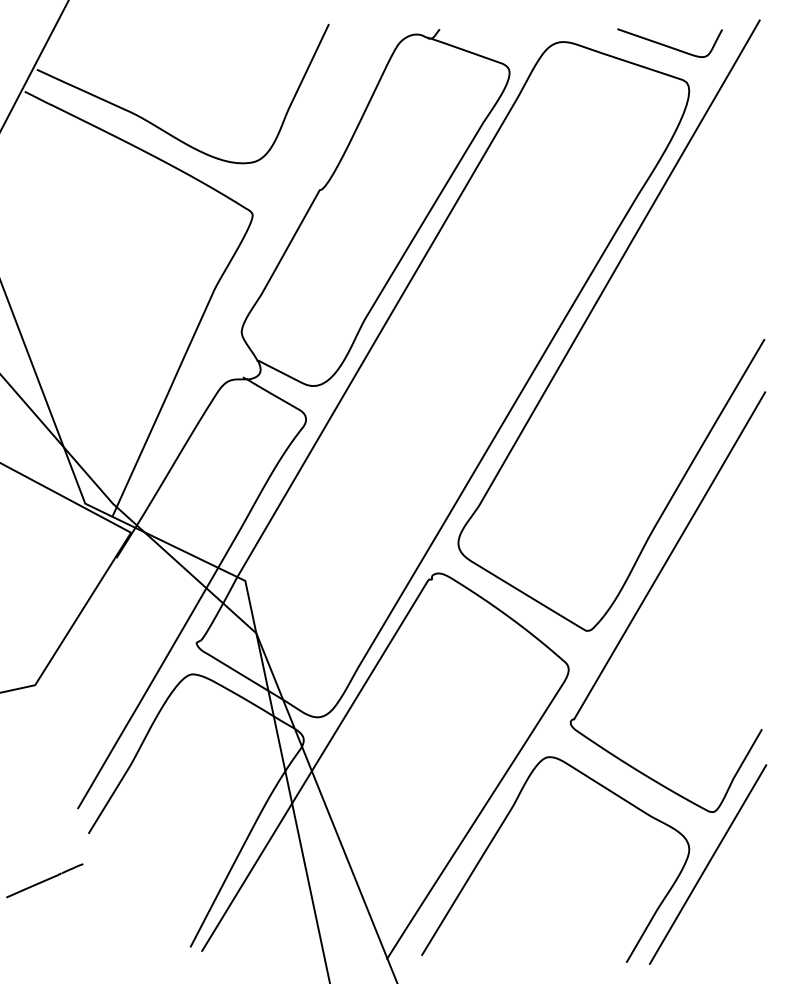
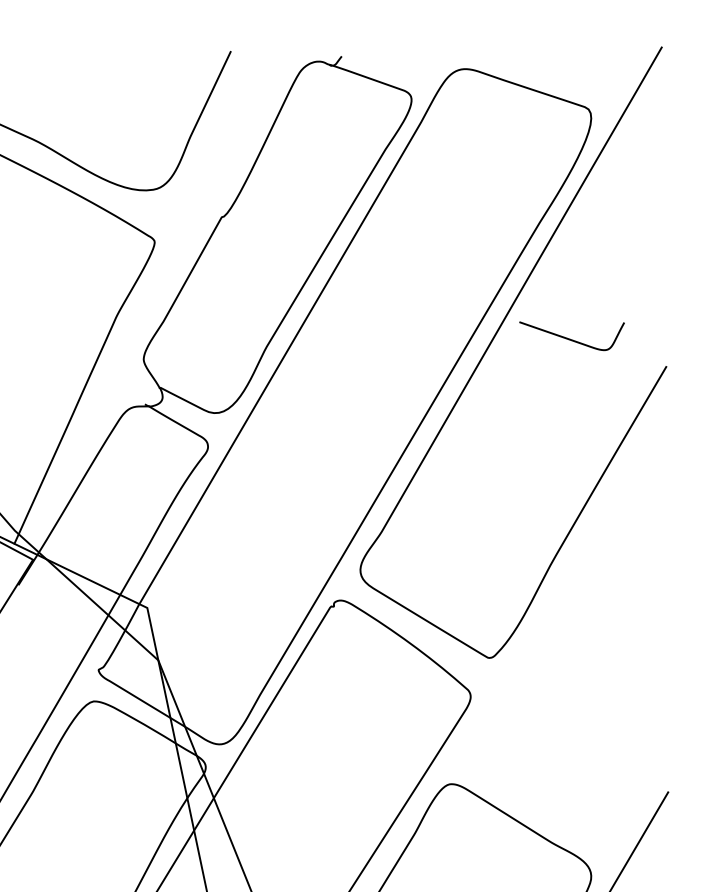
curve: (668, 45) -> (570, 338), moved
curve: (650, 591) -> (552, 618), removed

